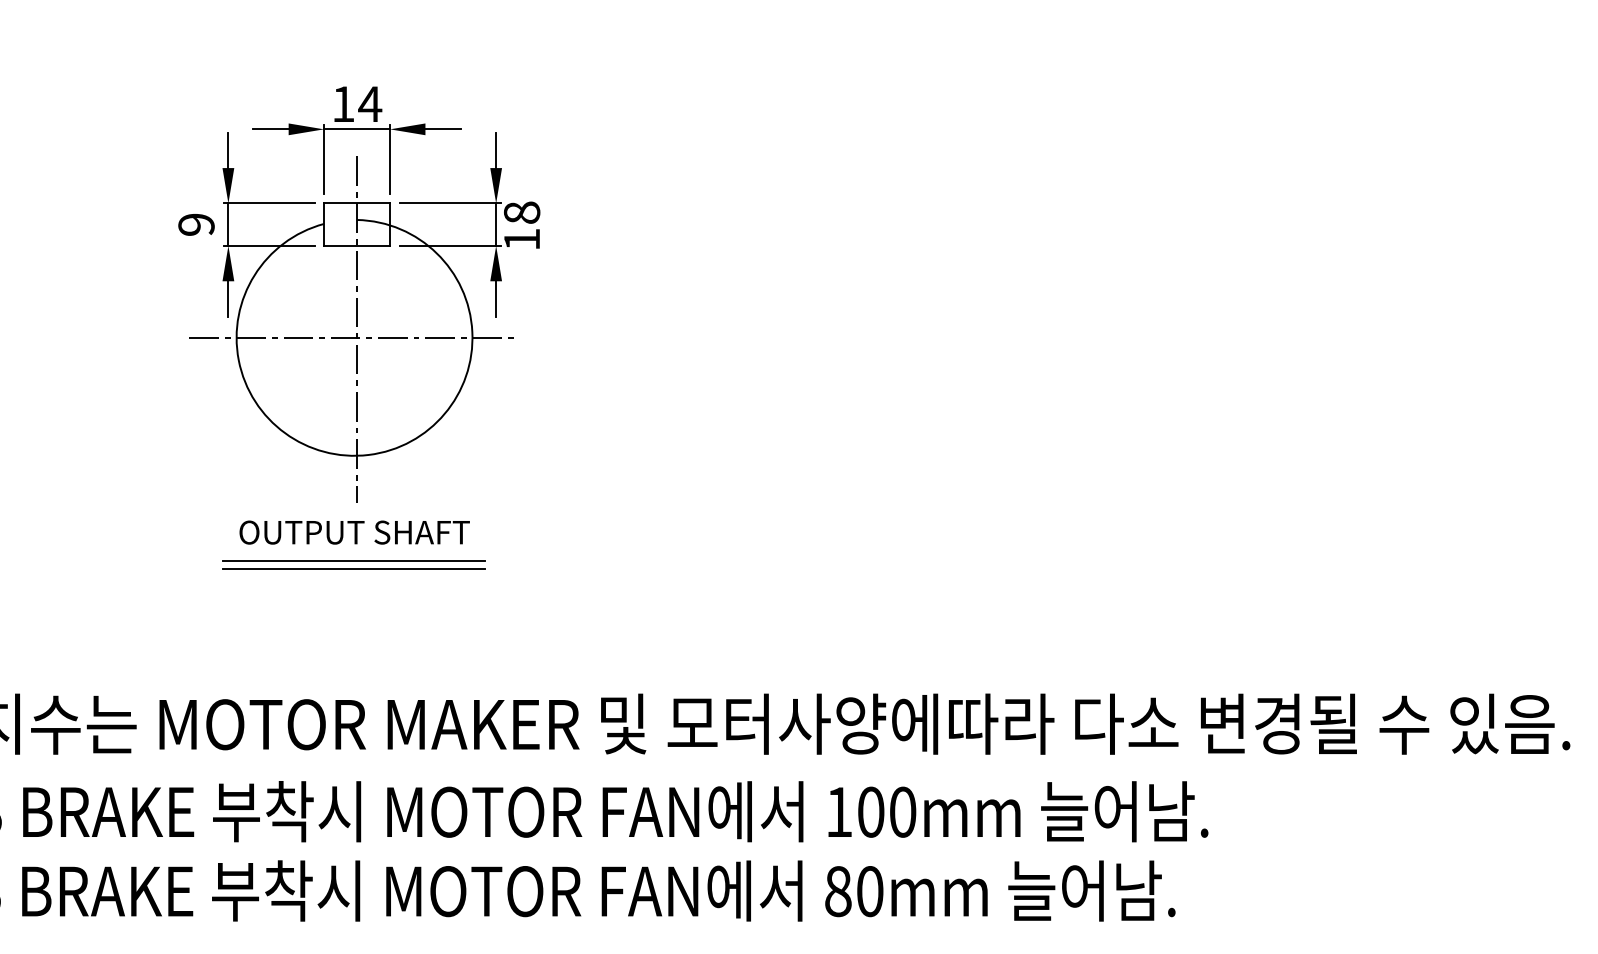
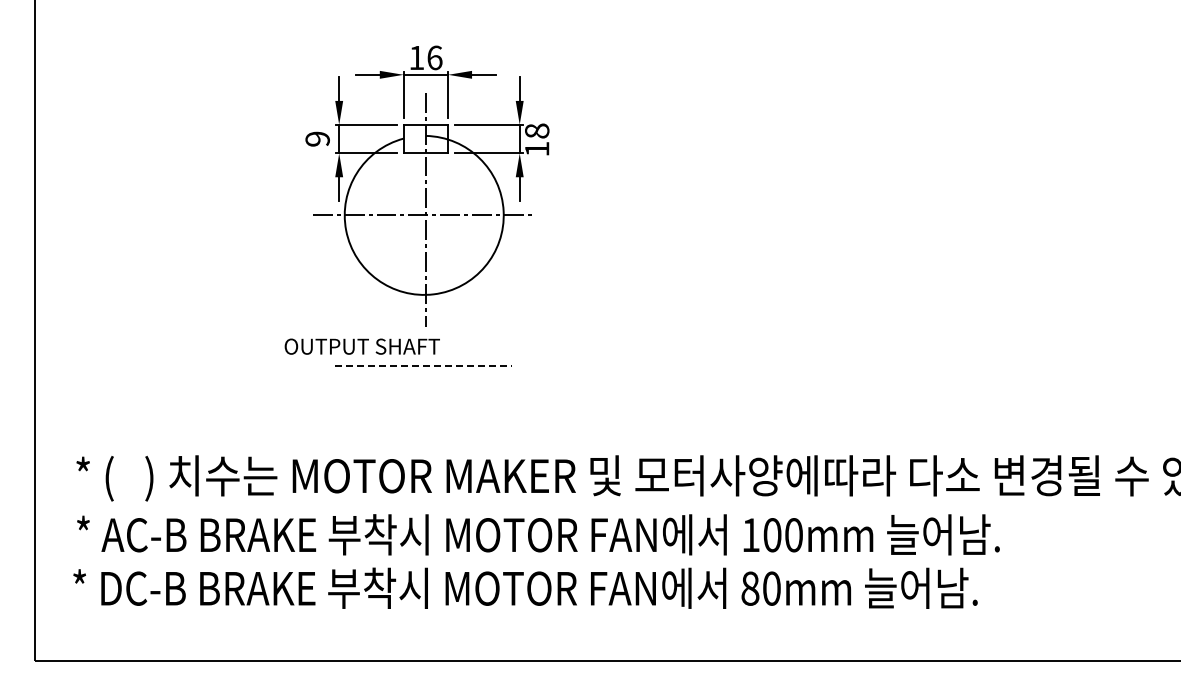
text: (369, 103) -> (434, 57), 14 -> 16
text: (353, 532) -> (361, 346), moved
line: (354, 560) -> (424, 365), solid -> dashed
line: (353, 569) -> (423, 371), removed

